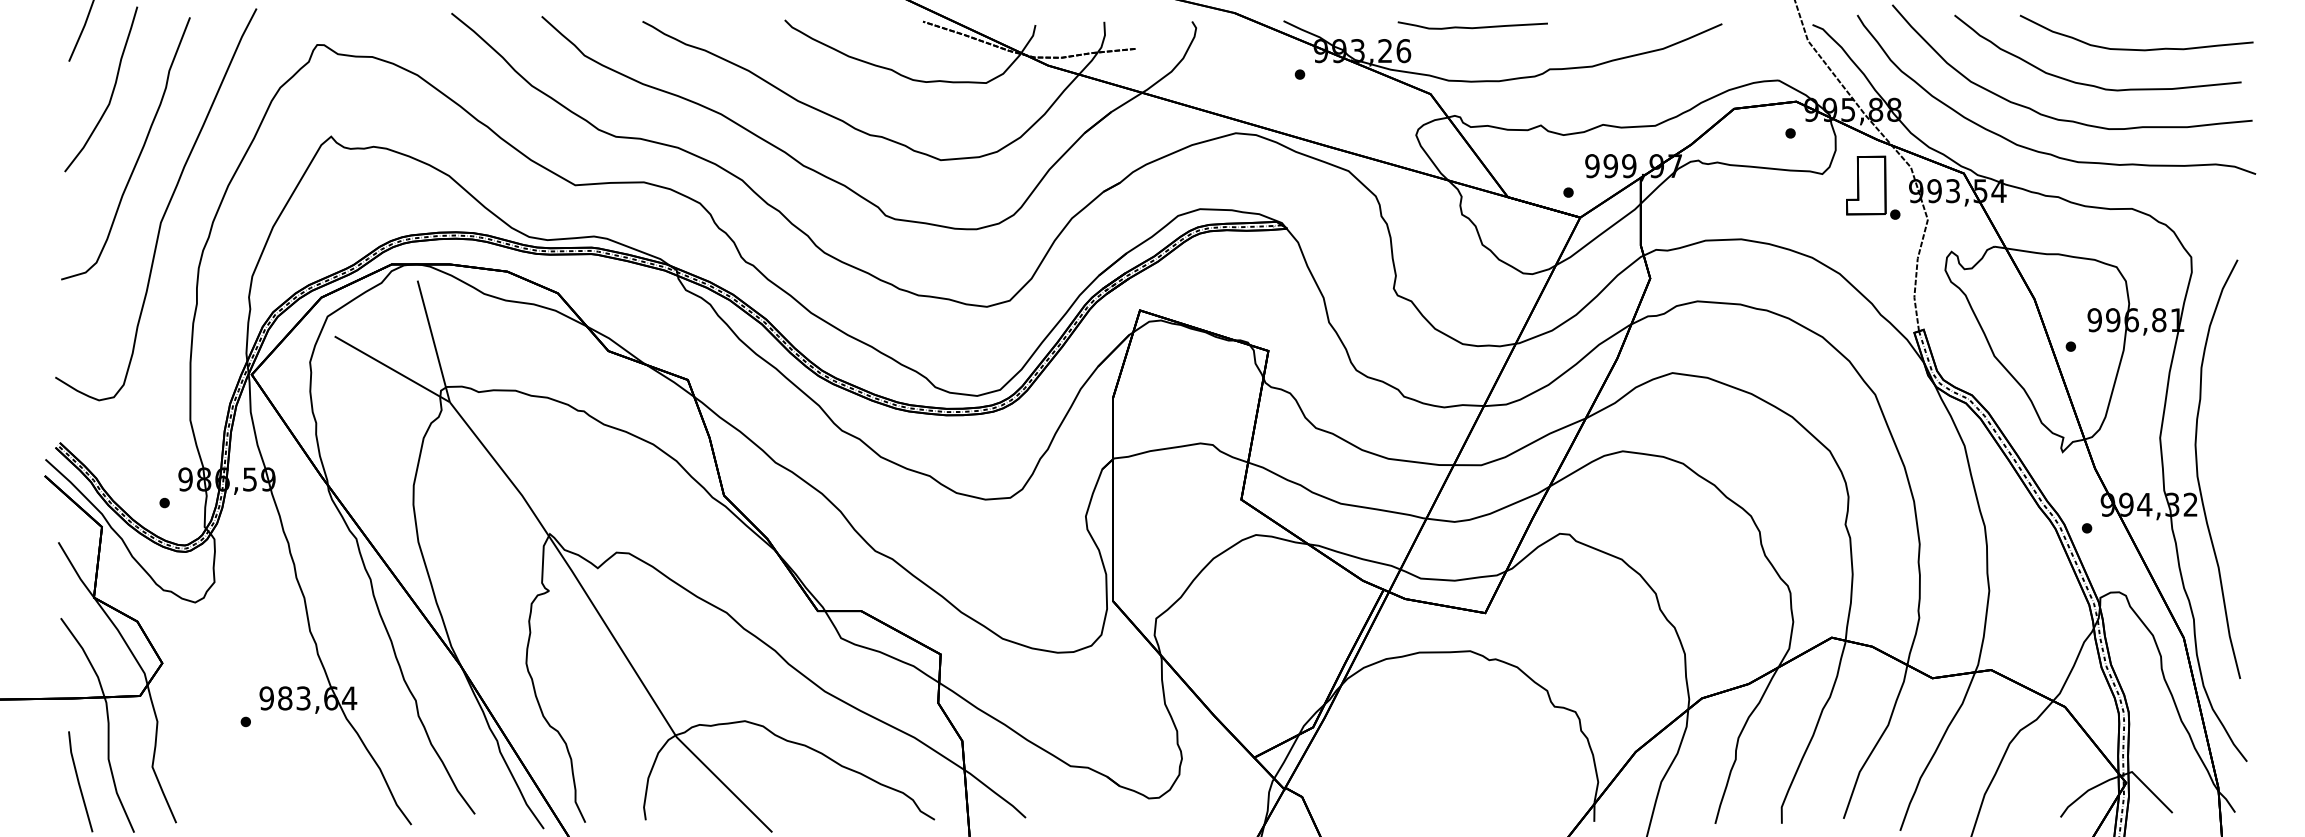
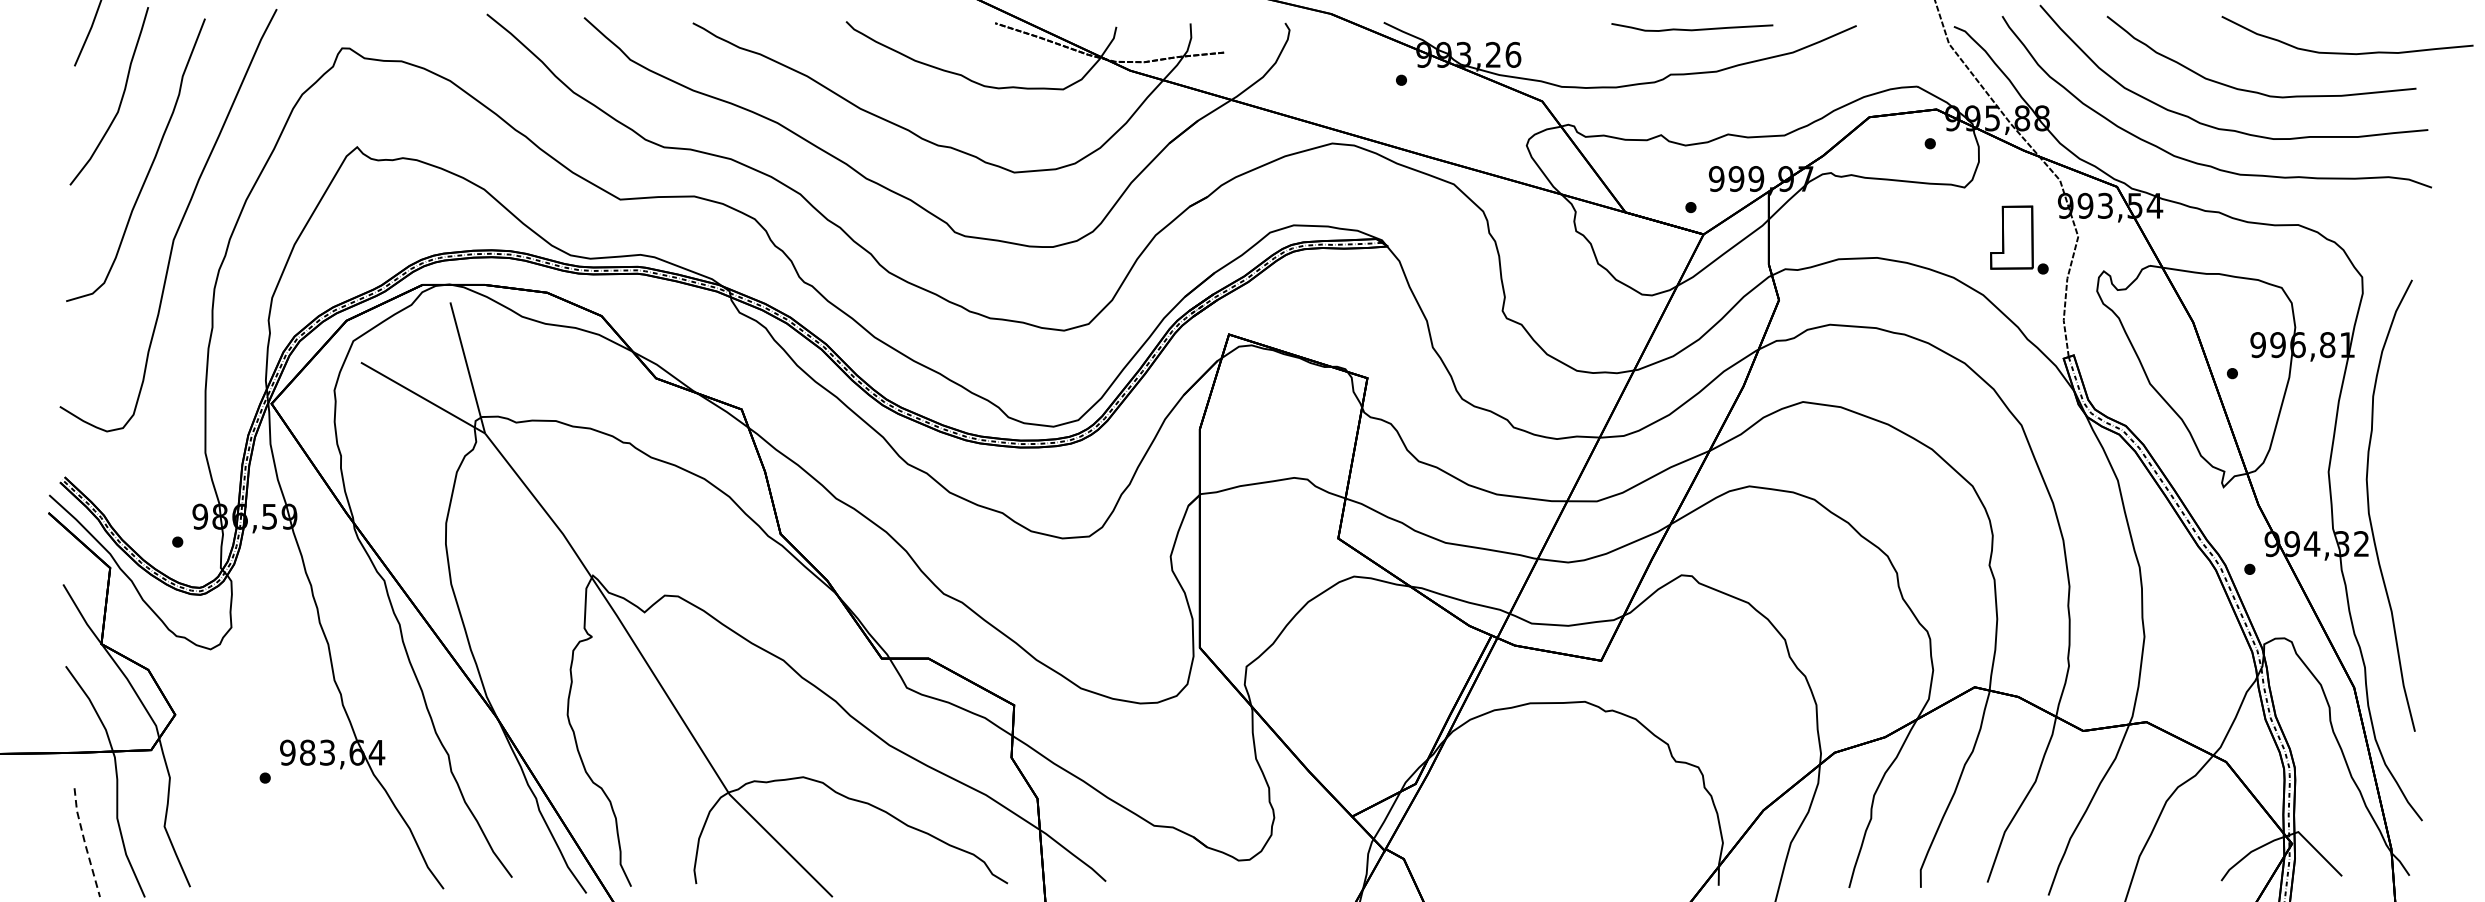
curve: (1472, 27) -> (1691, 29), moved
curve: (2131, 48) -> (2341, 52), moved
part: (1873, 187) -> (2019, 239), moved
line: (78, 782) -> (84, 843), solid -> dashed

